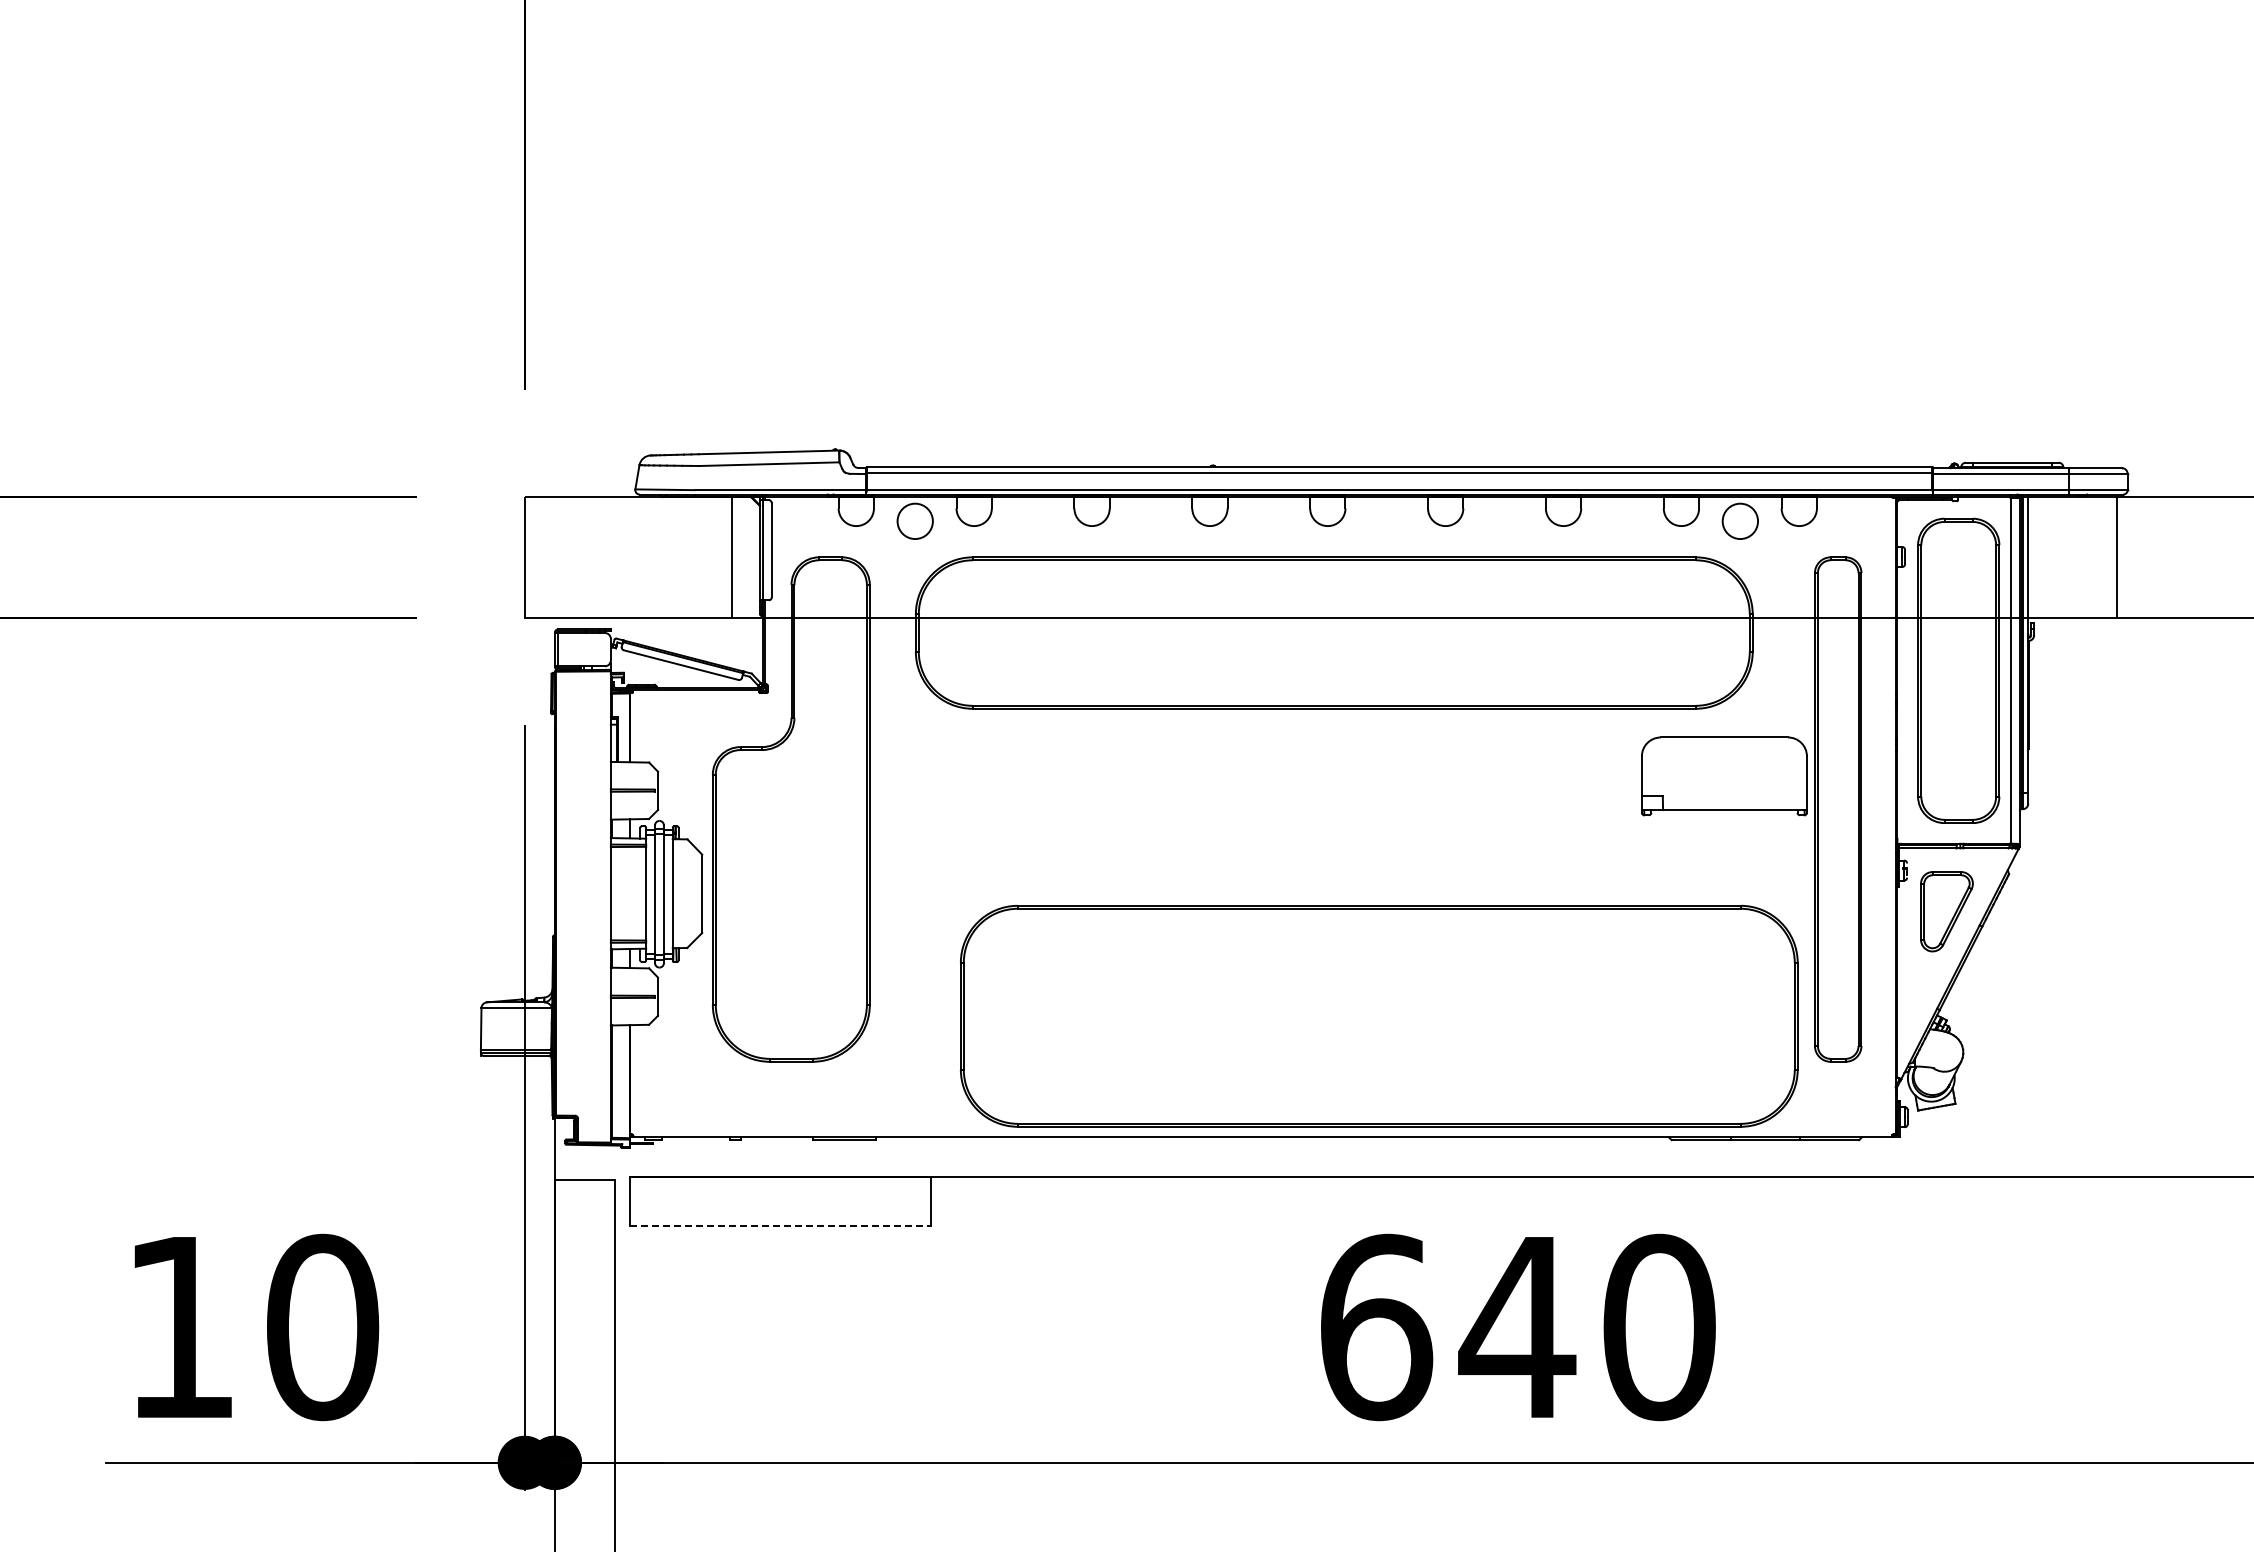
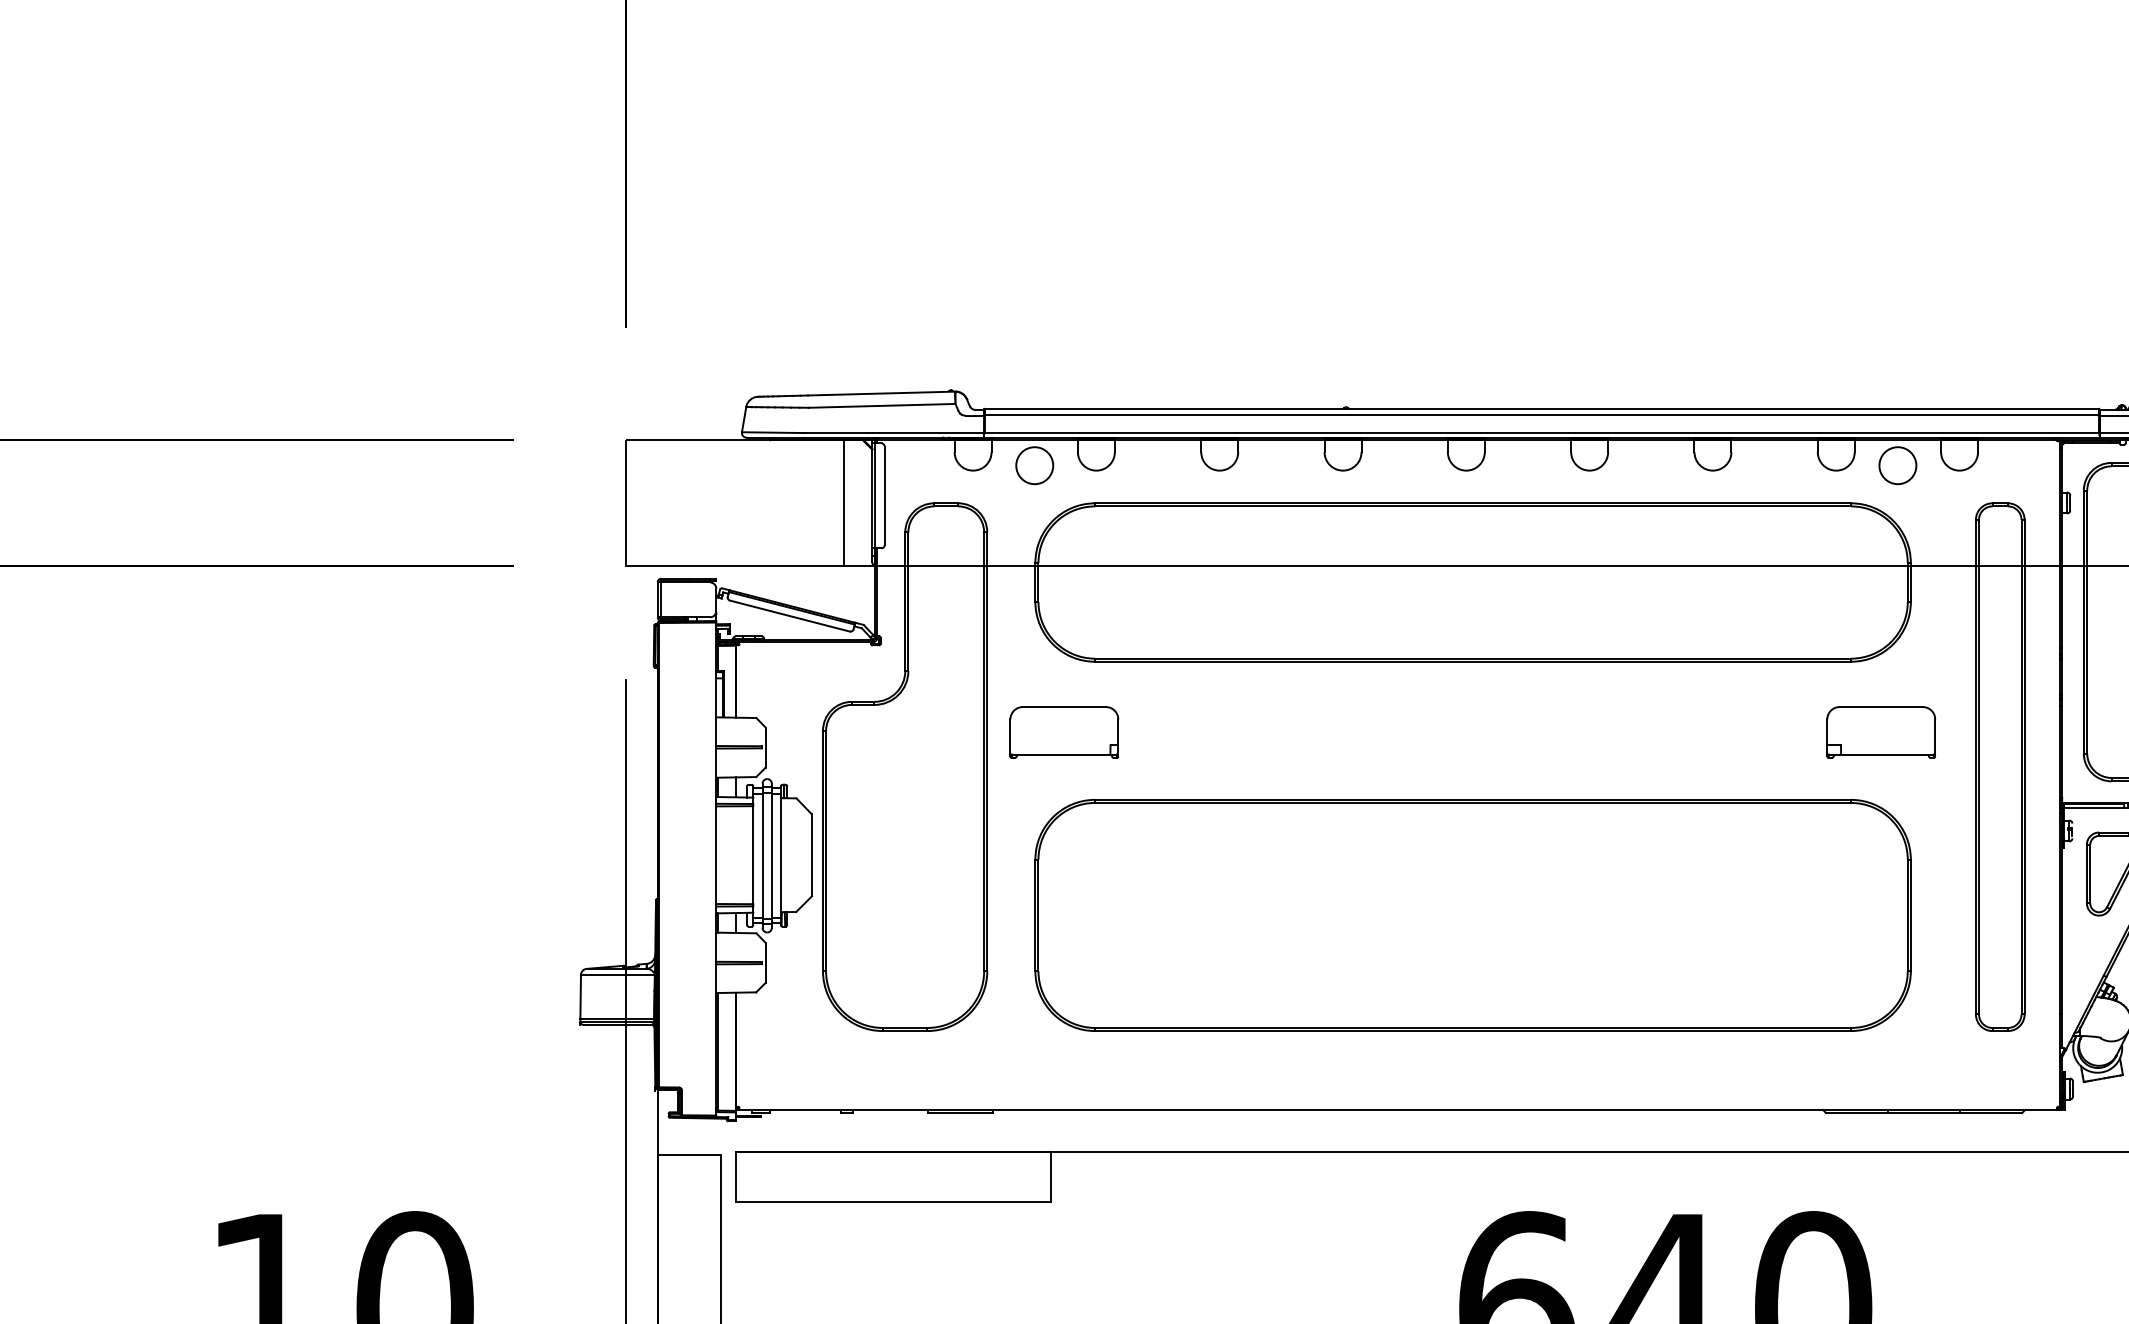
part: (943, 776) -> (1064, 732), added
part: (1724, 776) -> (1881, 732), size x0.62
part: (1379, 1015) -> (1473, 914), moved
line: (781, 1225) -> (894, 1202), dashed -> solid

